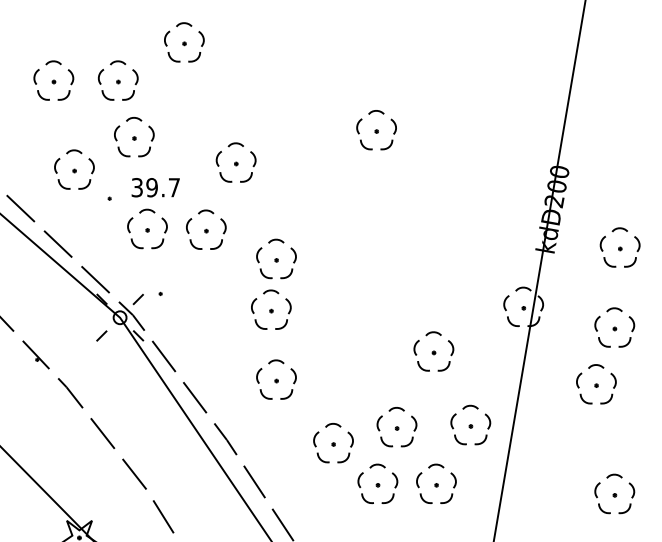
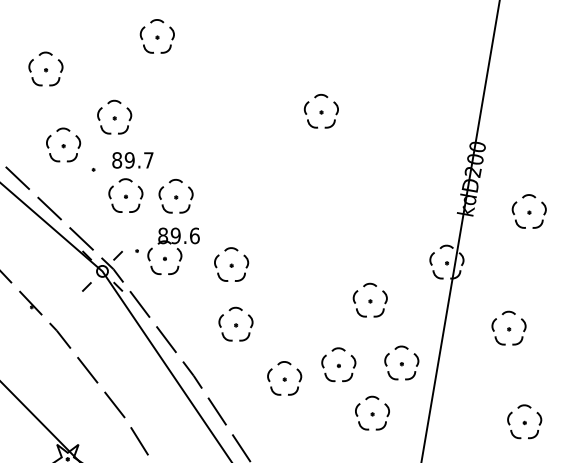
part: (117, 80) -> (100, 68), removed
part: (236, 162) -> (201, 138), removed
text: (137, 187) -> (117, 160), 39.7^J -> 89.7^J
part: (275, 258) -> (235, 220), removed
part: (203, 294) -> (173, 251), added
part: (614, 327) -> (524, 279), removed
part: (377, 483) -> (322, 412), removed

